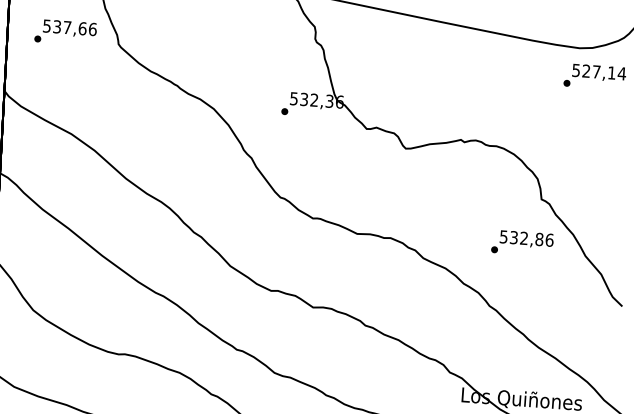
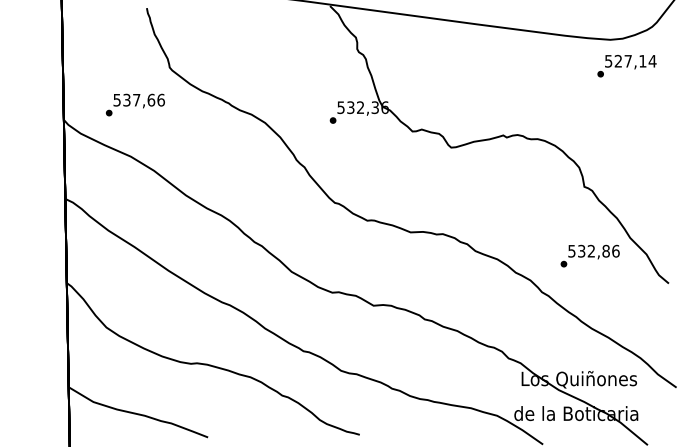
text: (65, 32) -> (135, 104), moved
text: (521, 242) -> (589, 255), moved

